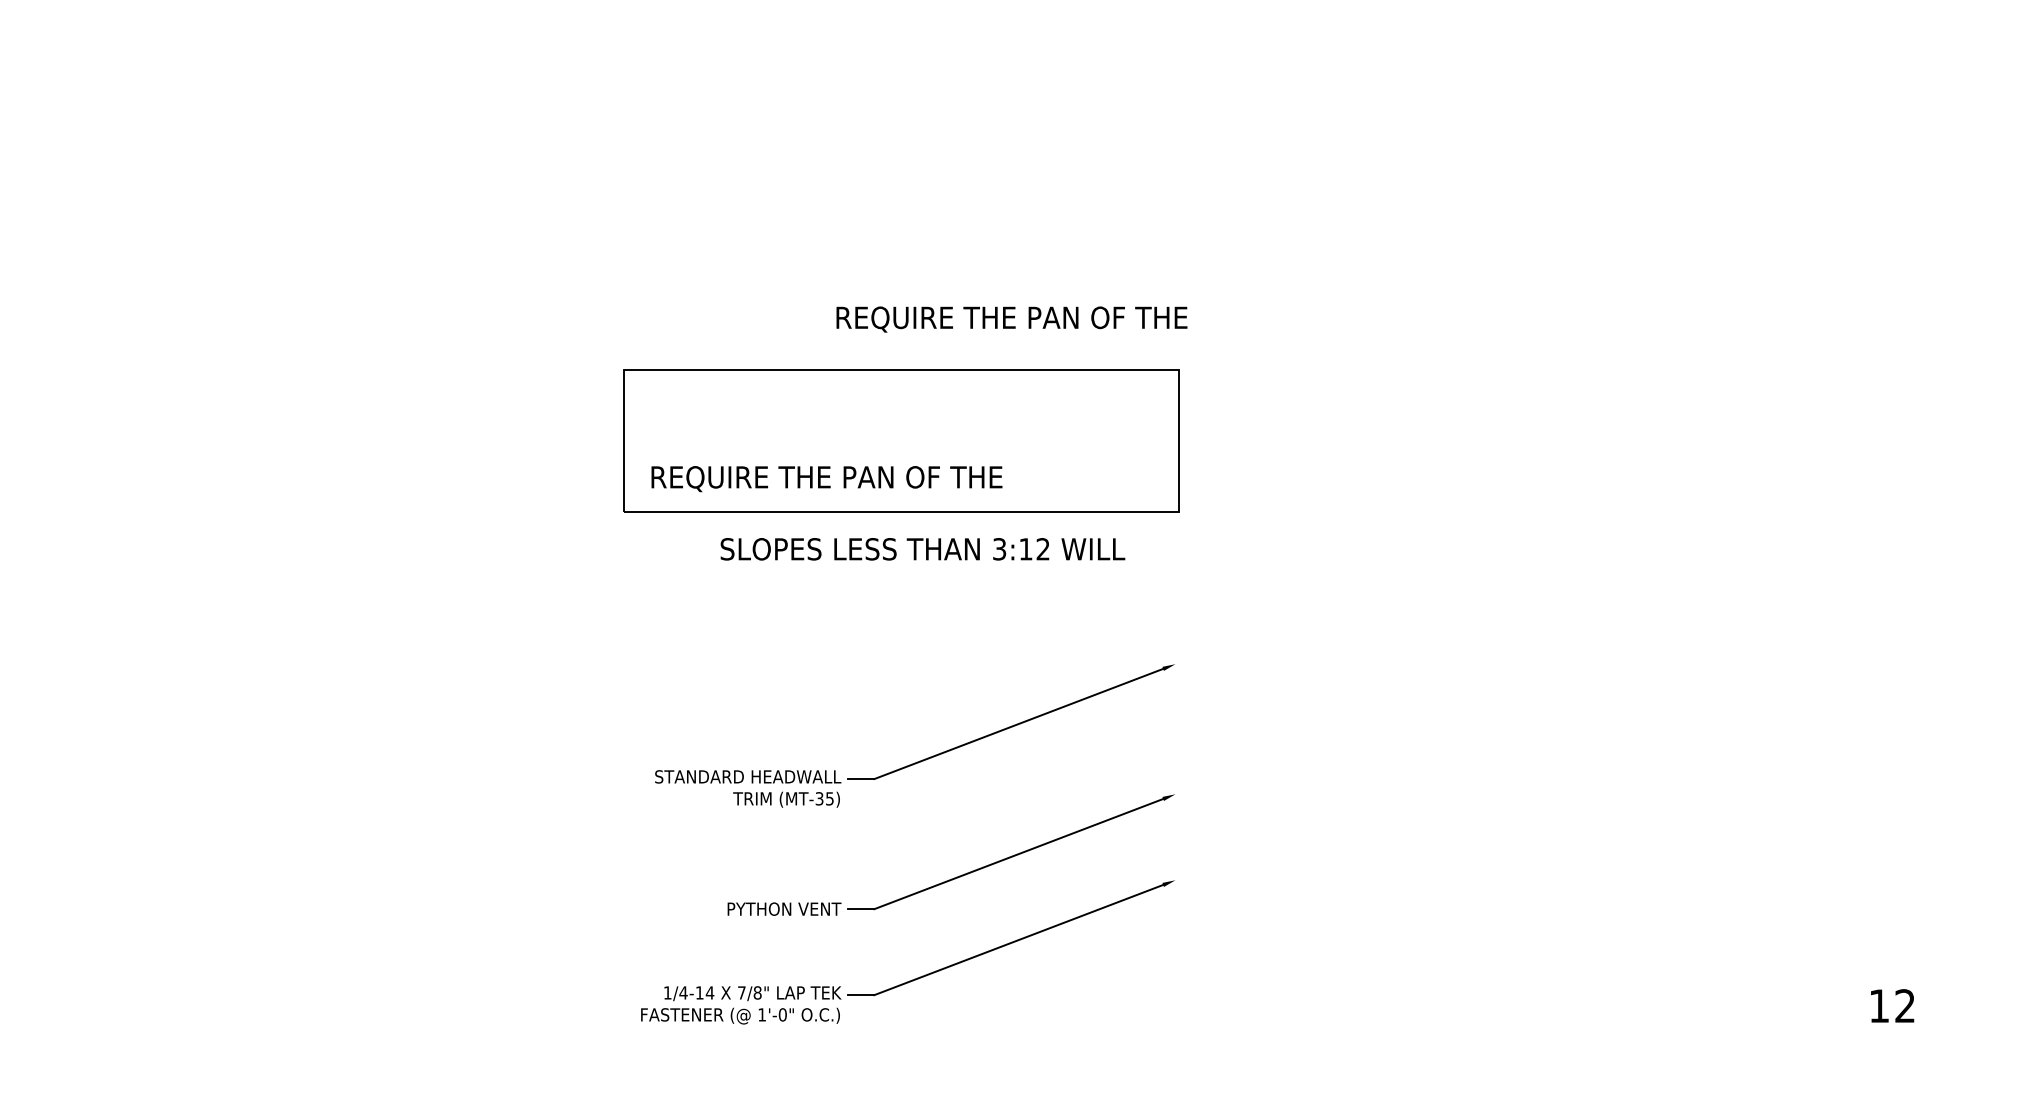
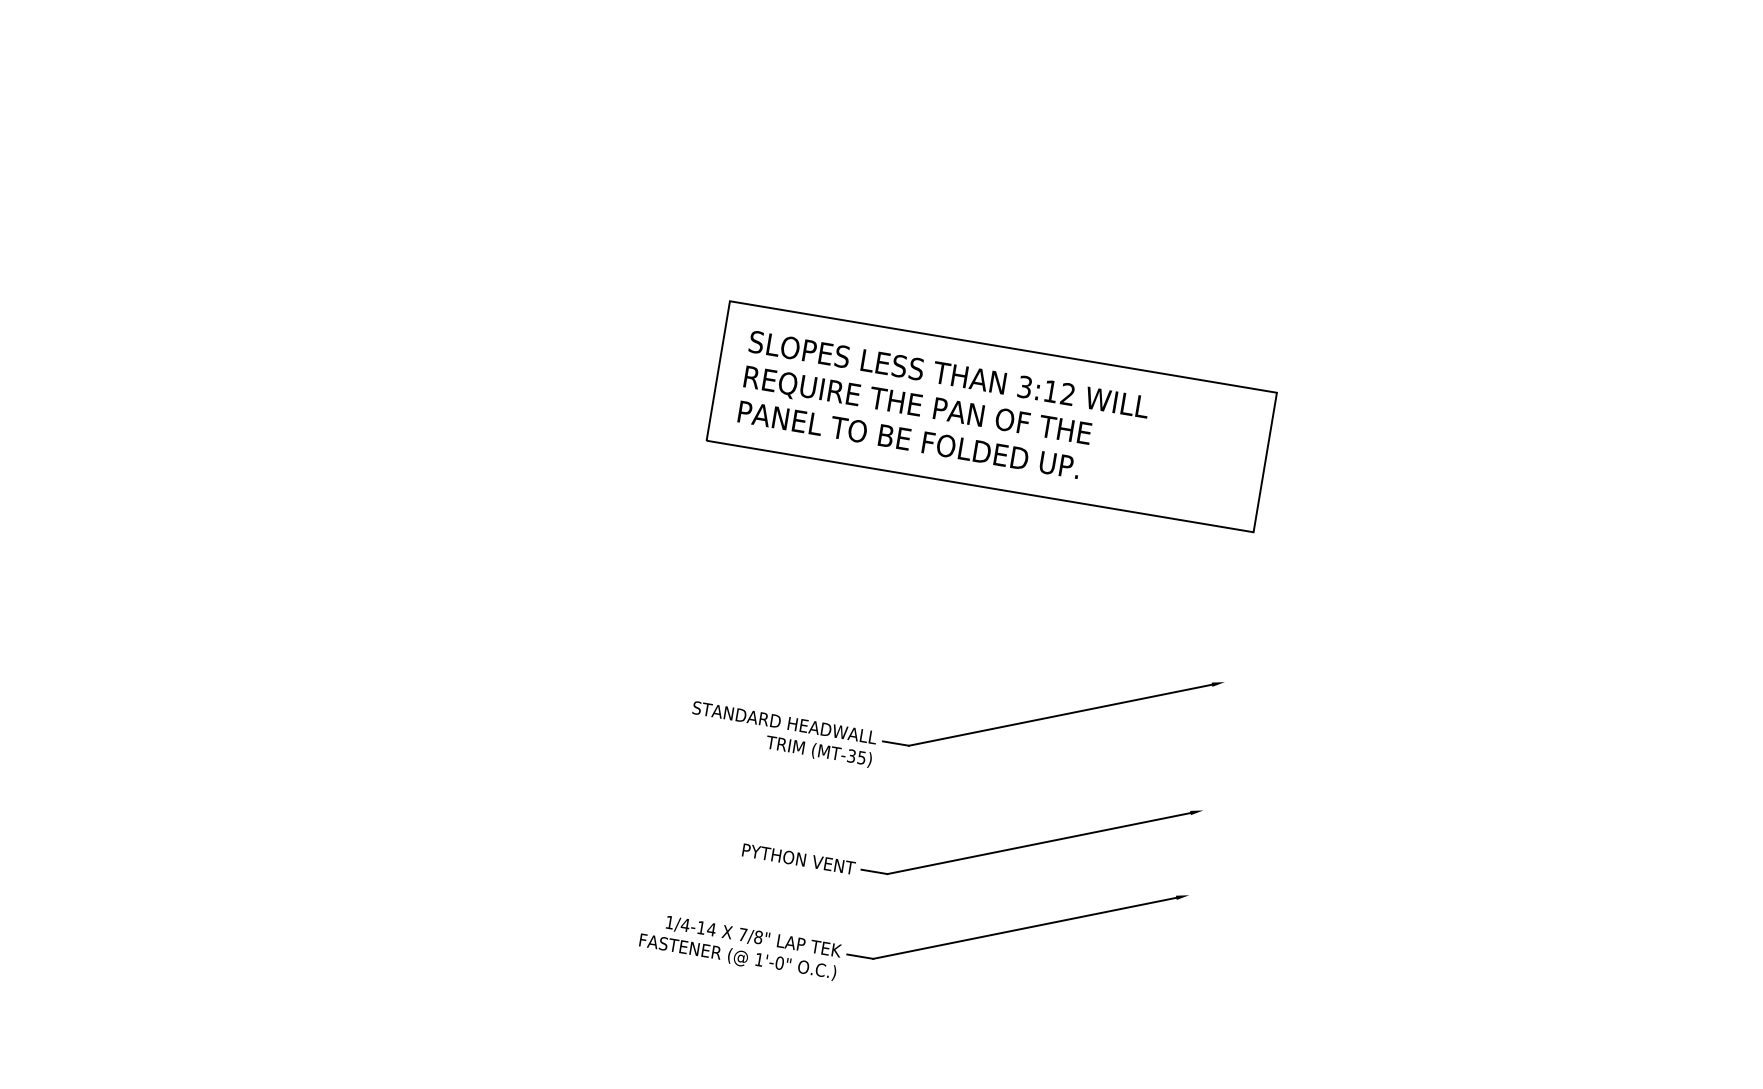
text: (1011, 319) -> (917, 406), moved
text: (828, 479) -> (913, 442), REQUIRE THE PAN OF THE -> PANEL TO BE FOLDED UP.
text: (922, 549) -> (948, 374), moved

